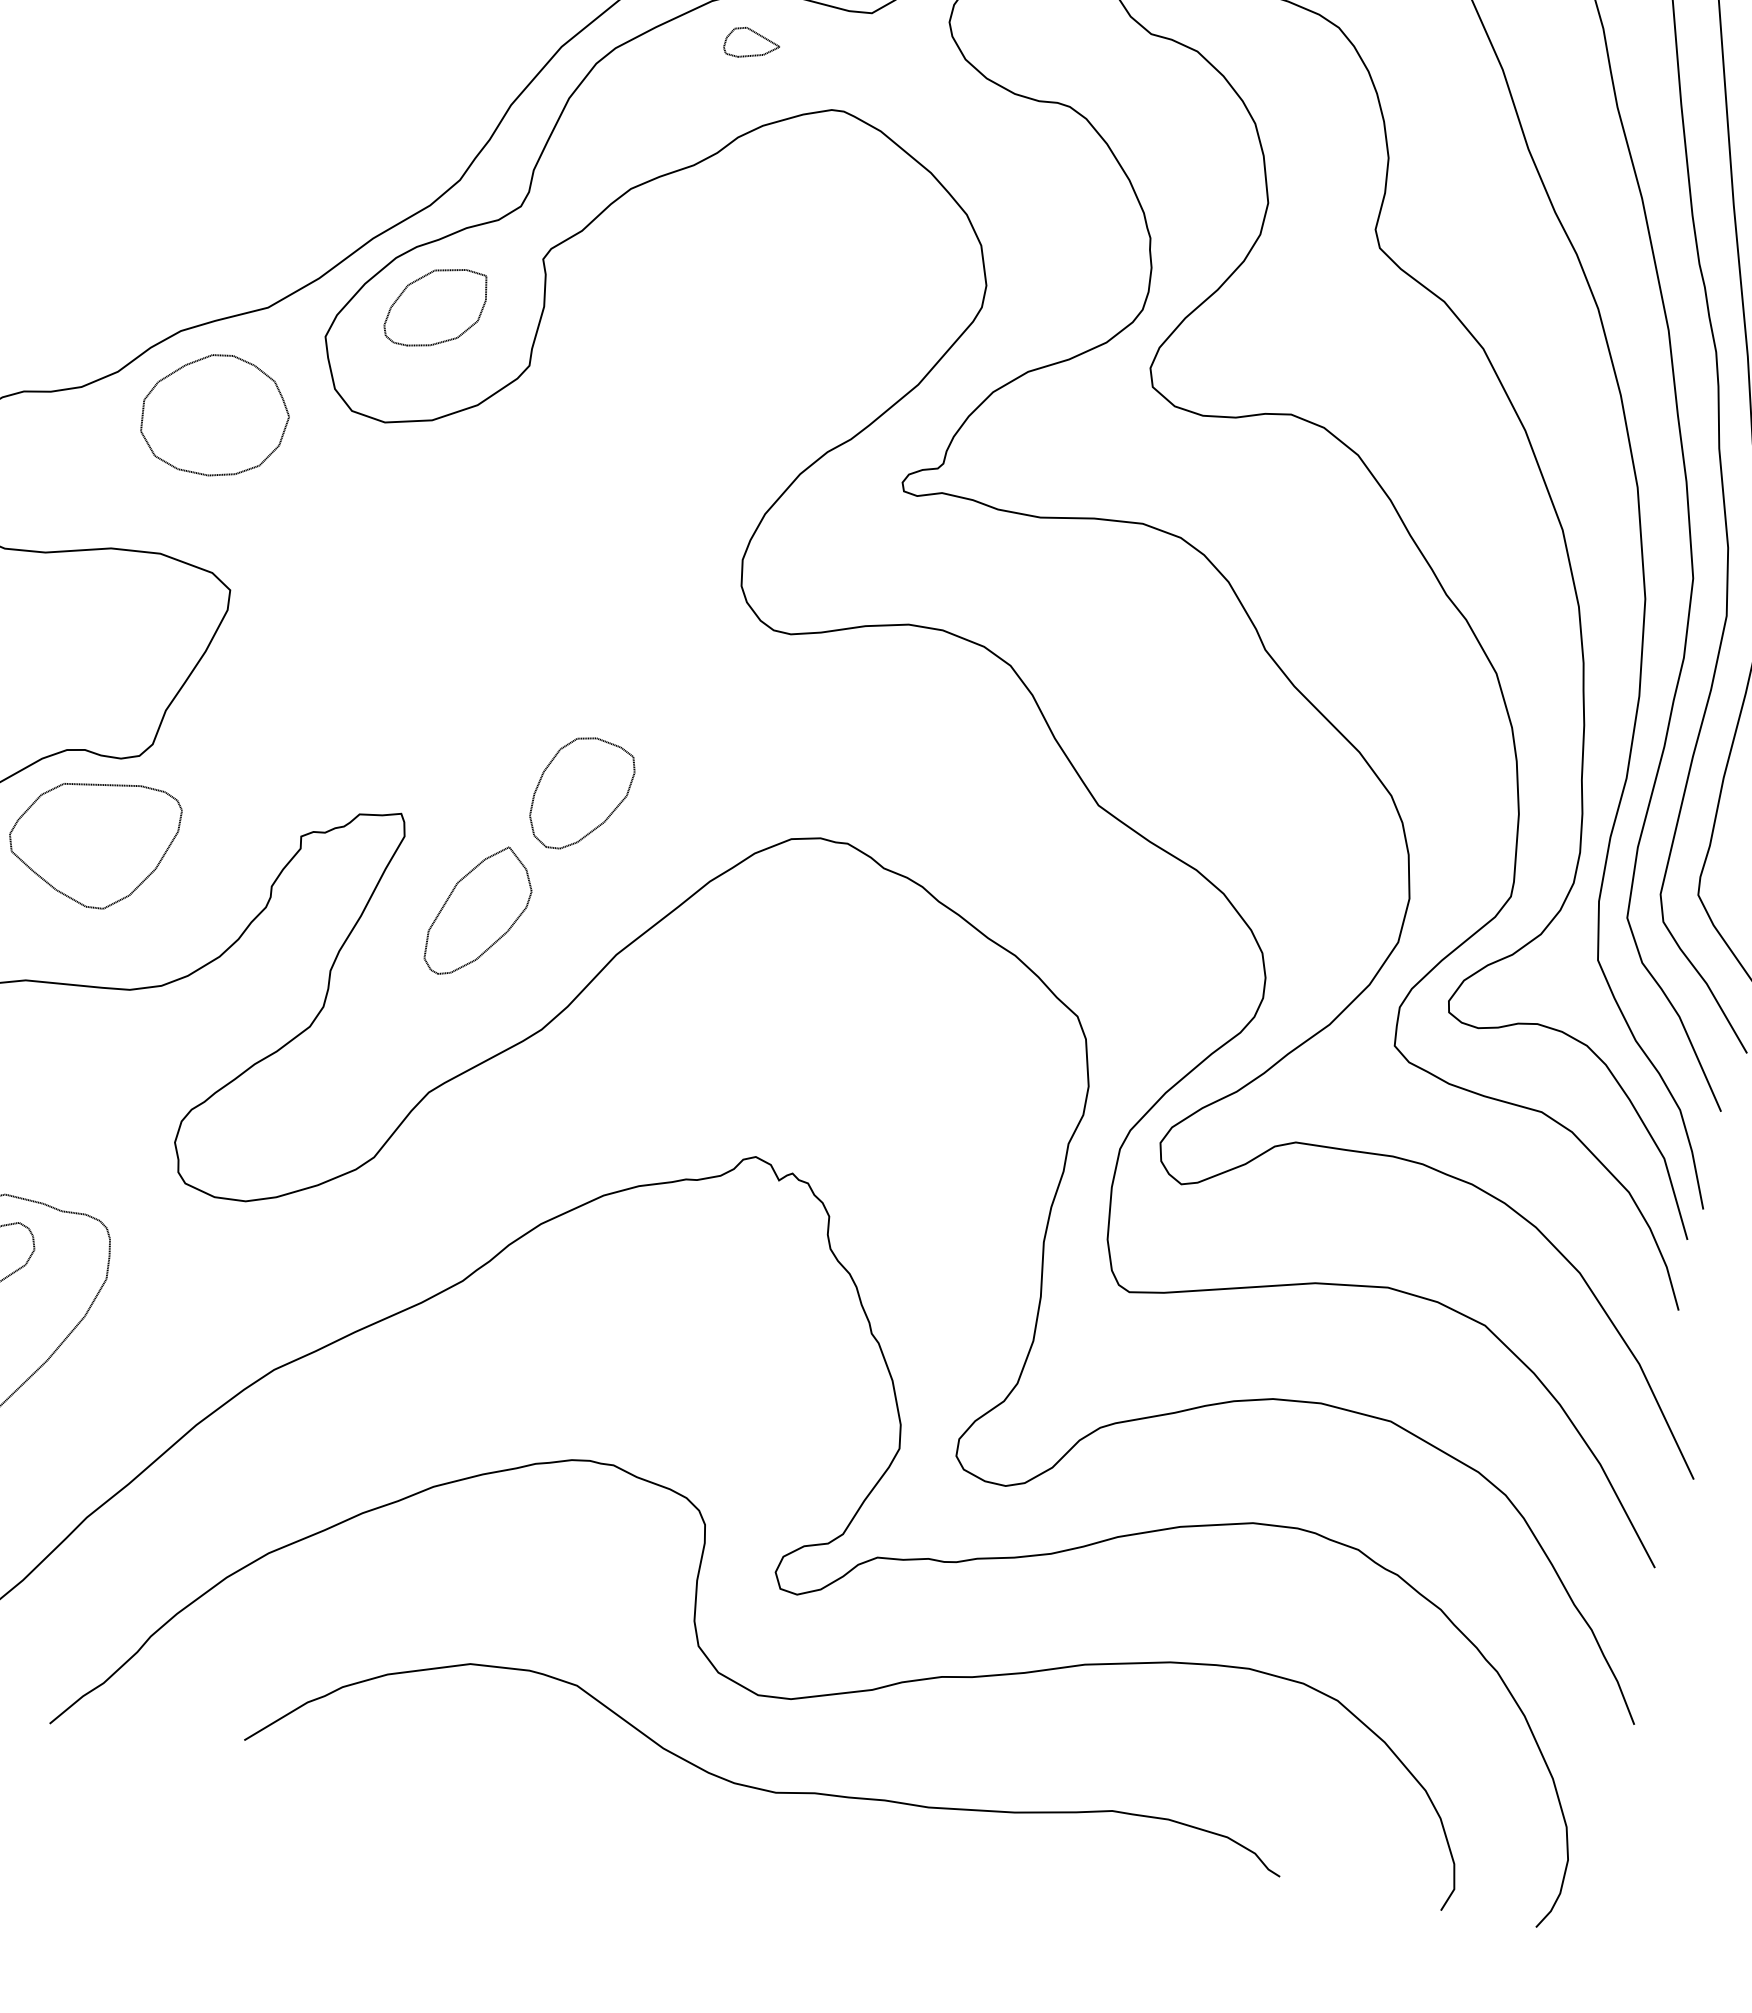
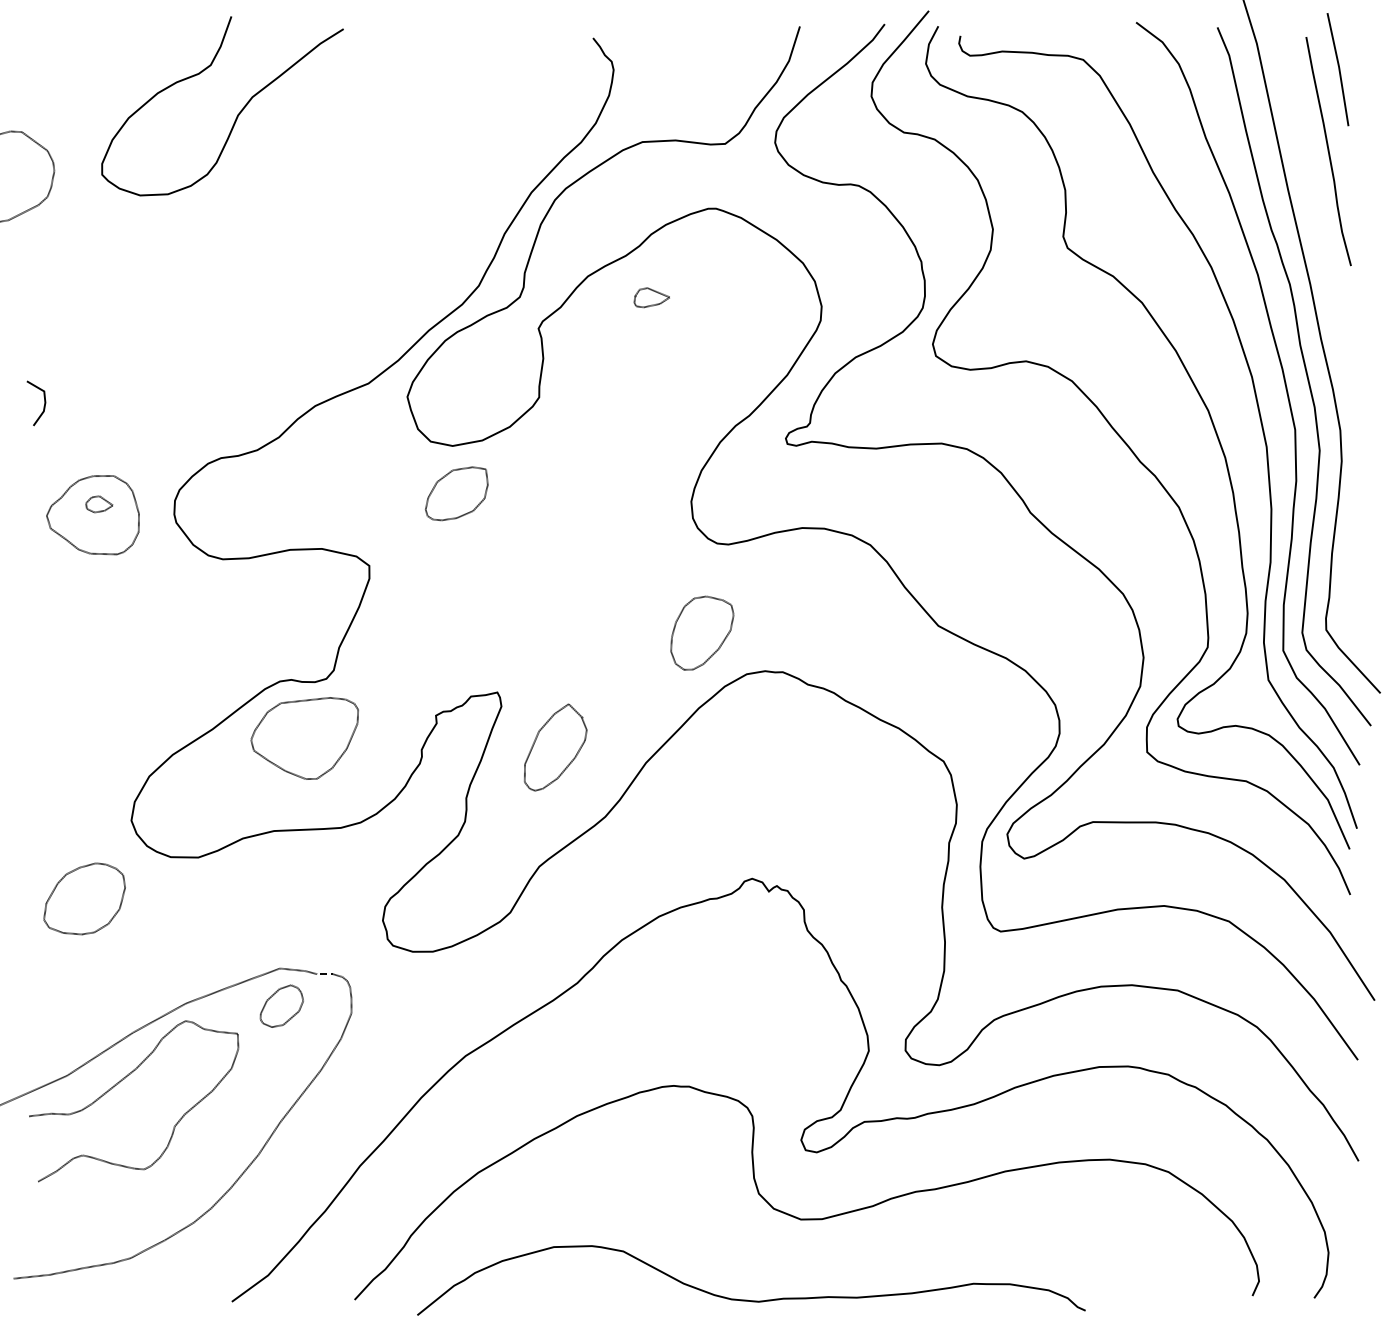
part: (751, 43) -> (651, 297), moved
part: (435, 307) -> (456, 493), moved
part: (215, 413) -> (344, 455), removed
part: (582, 793) -> (702, 632), moved
curve: (758, 1786) -> (747, 1299), moved

